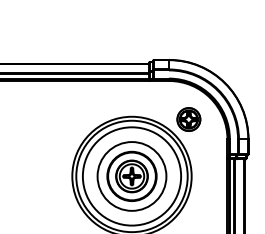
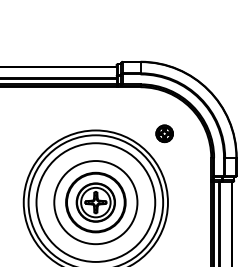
part: (188, 119) -> (164, 133), size x0.6

